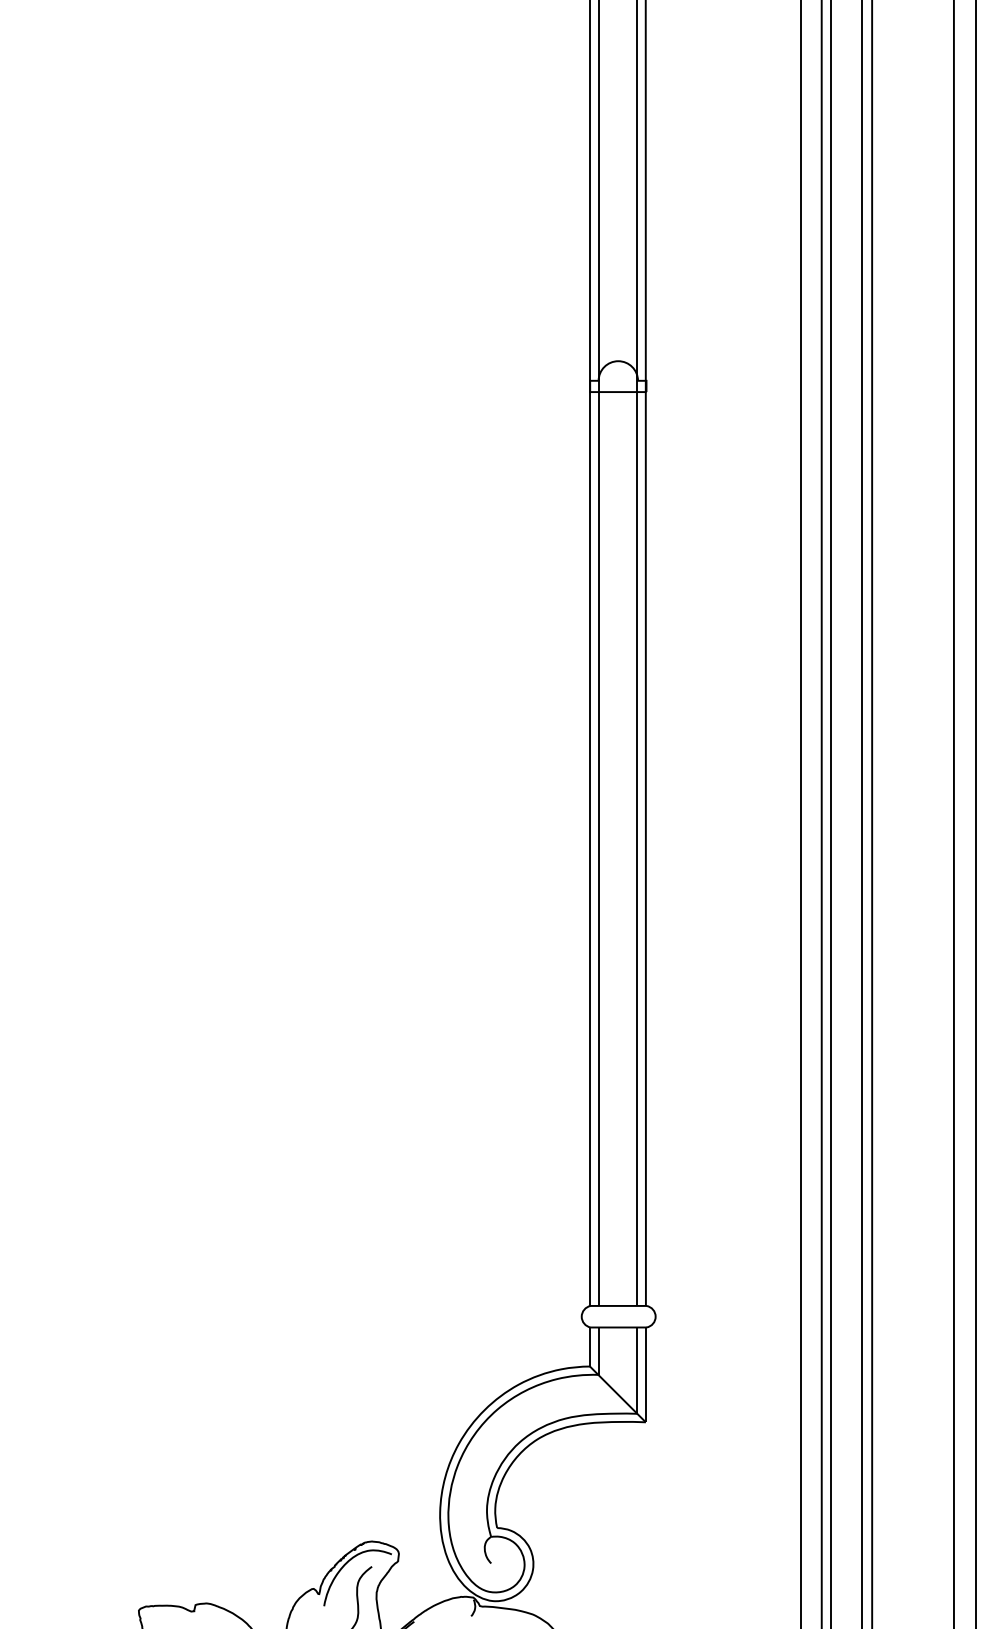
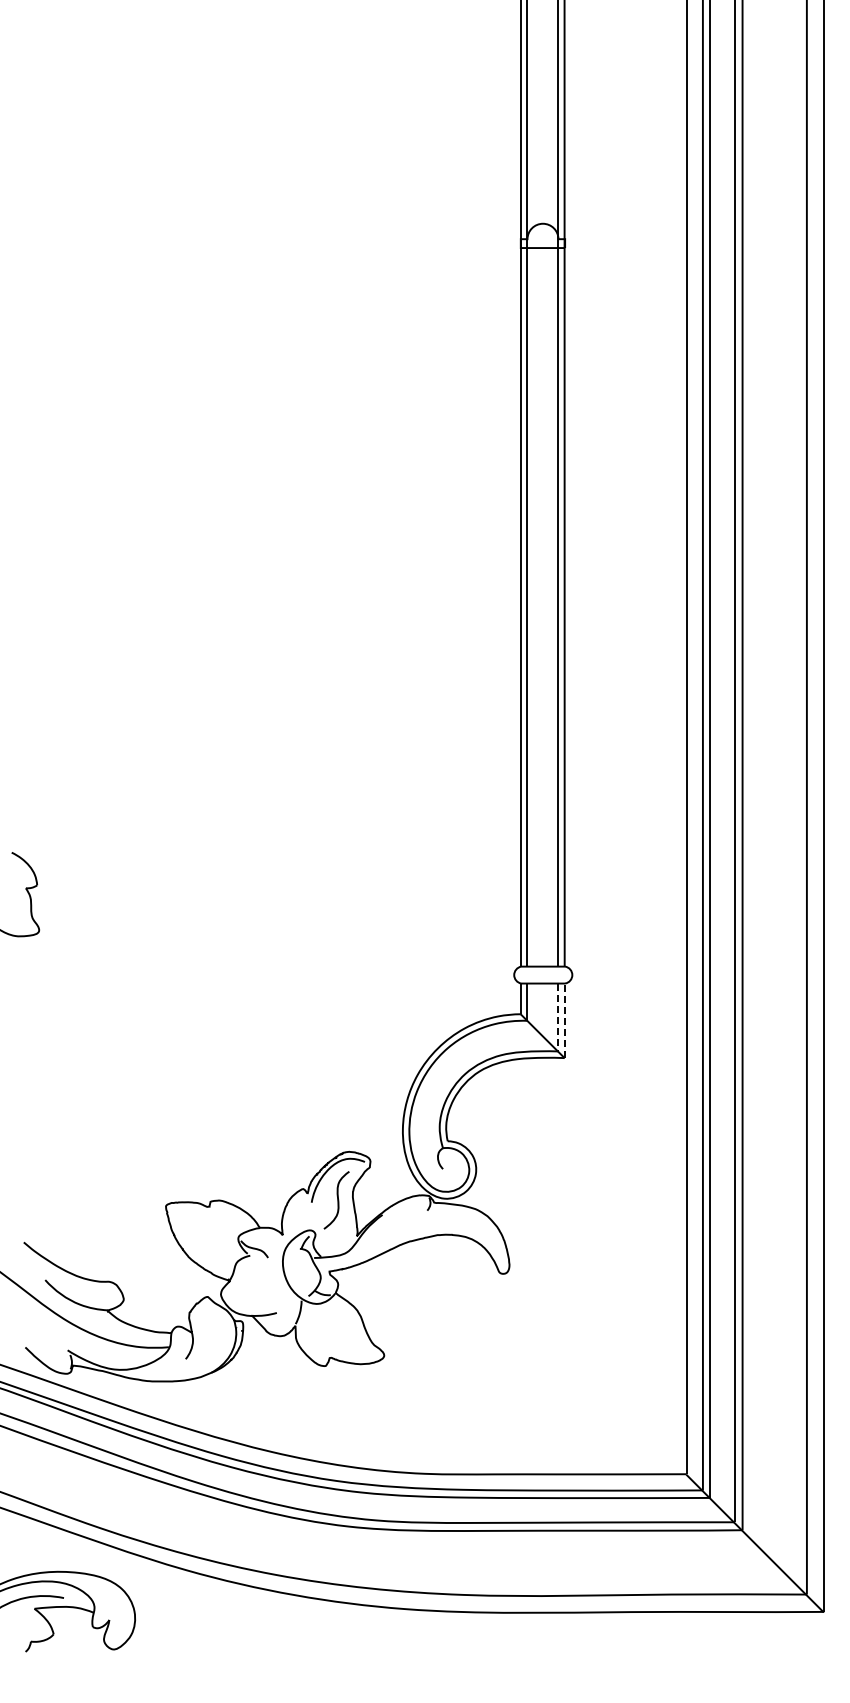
line: (638, 1370) -> (558, 1017), solid -> dashed
line: (645, 1374) -> (564, 1020), solid -> dashed

